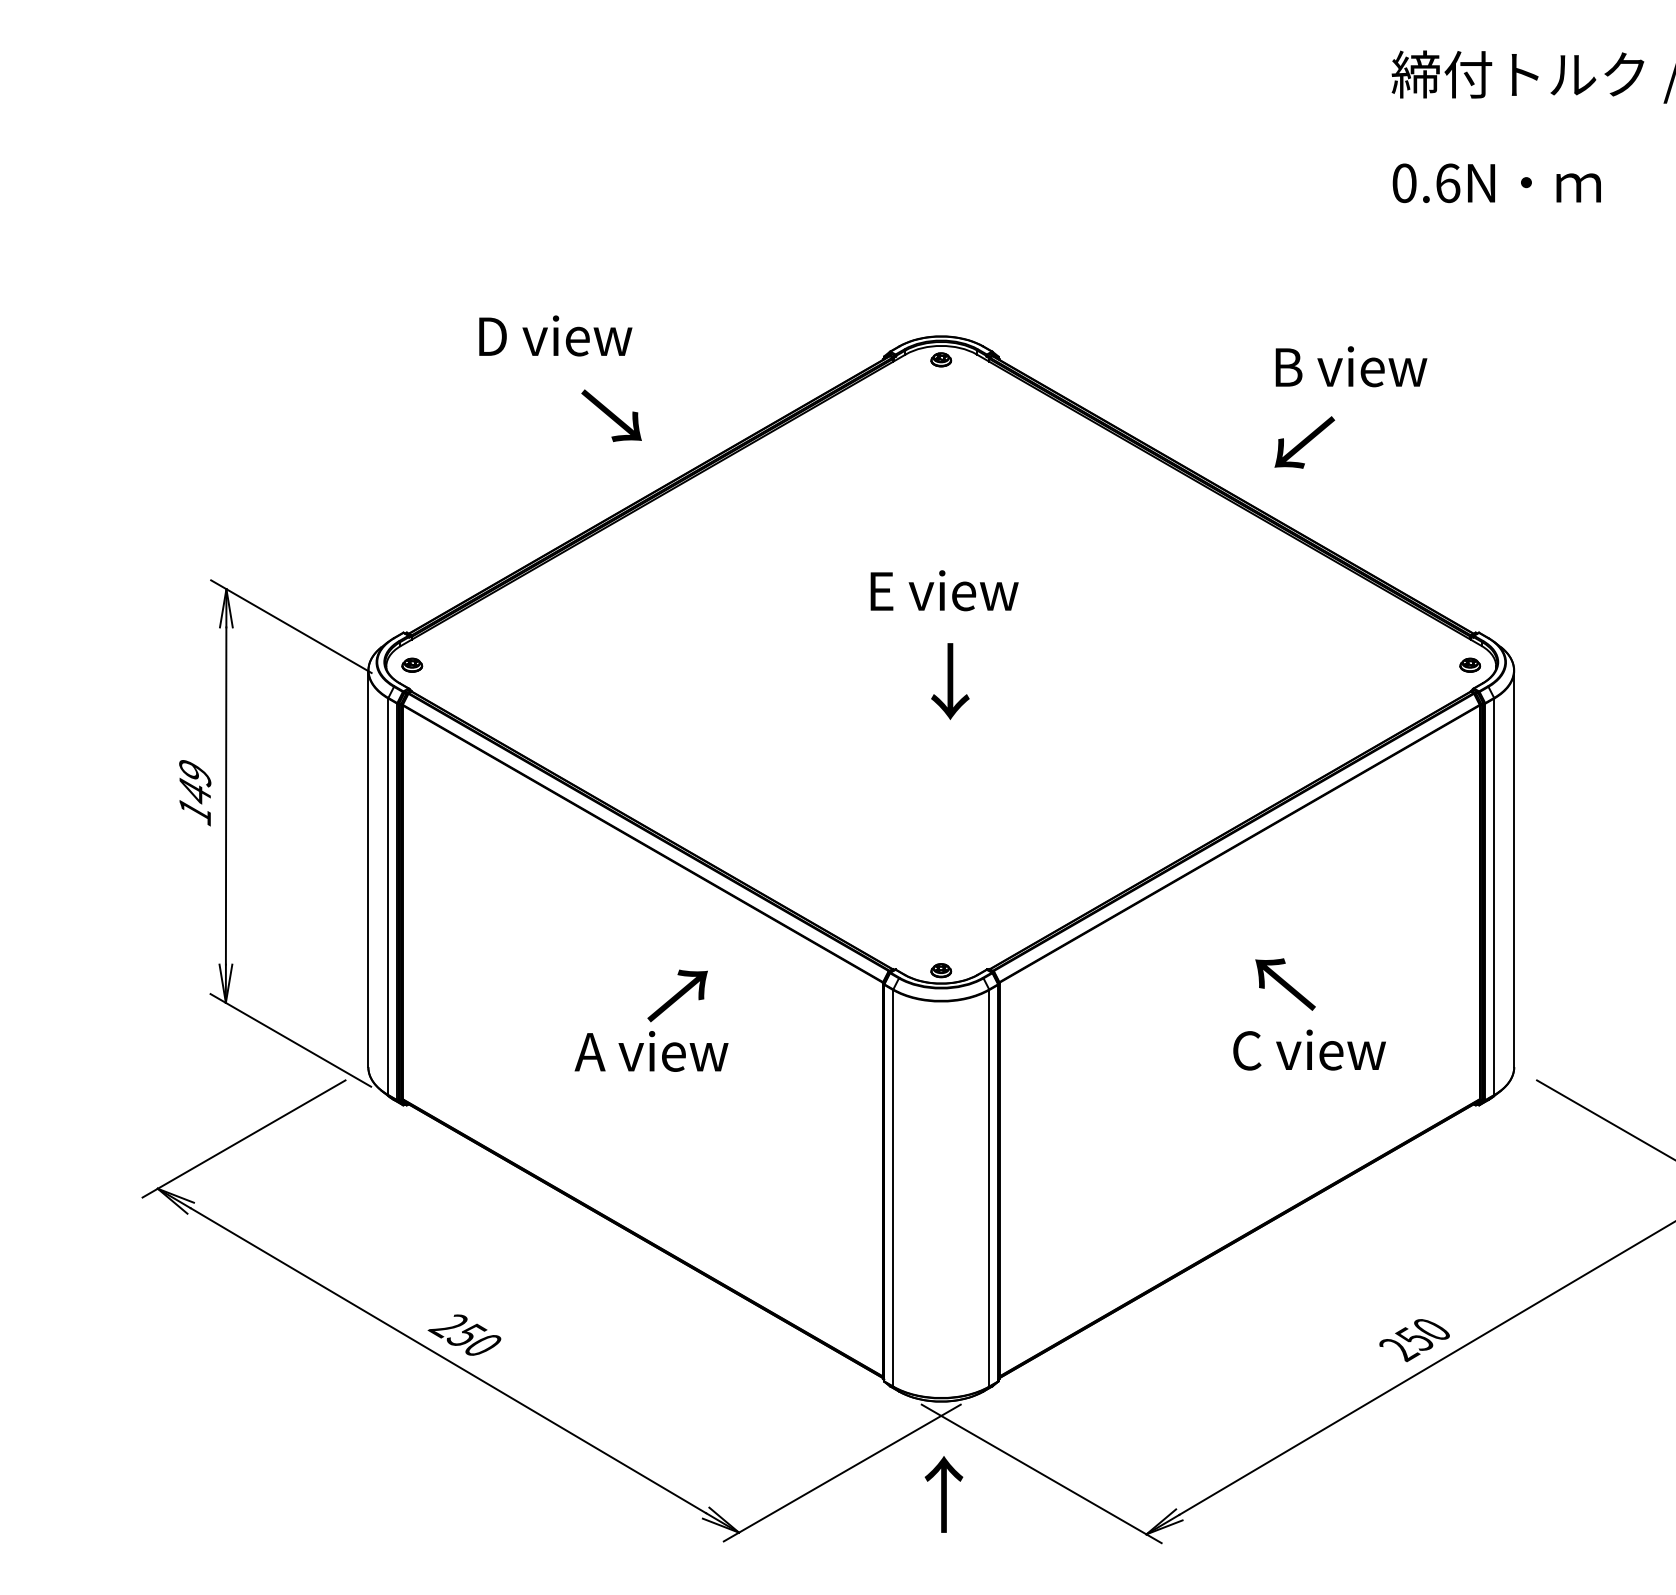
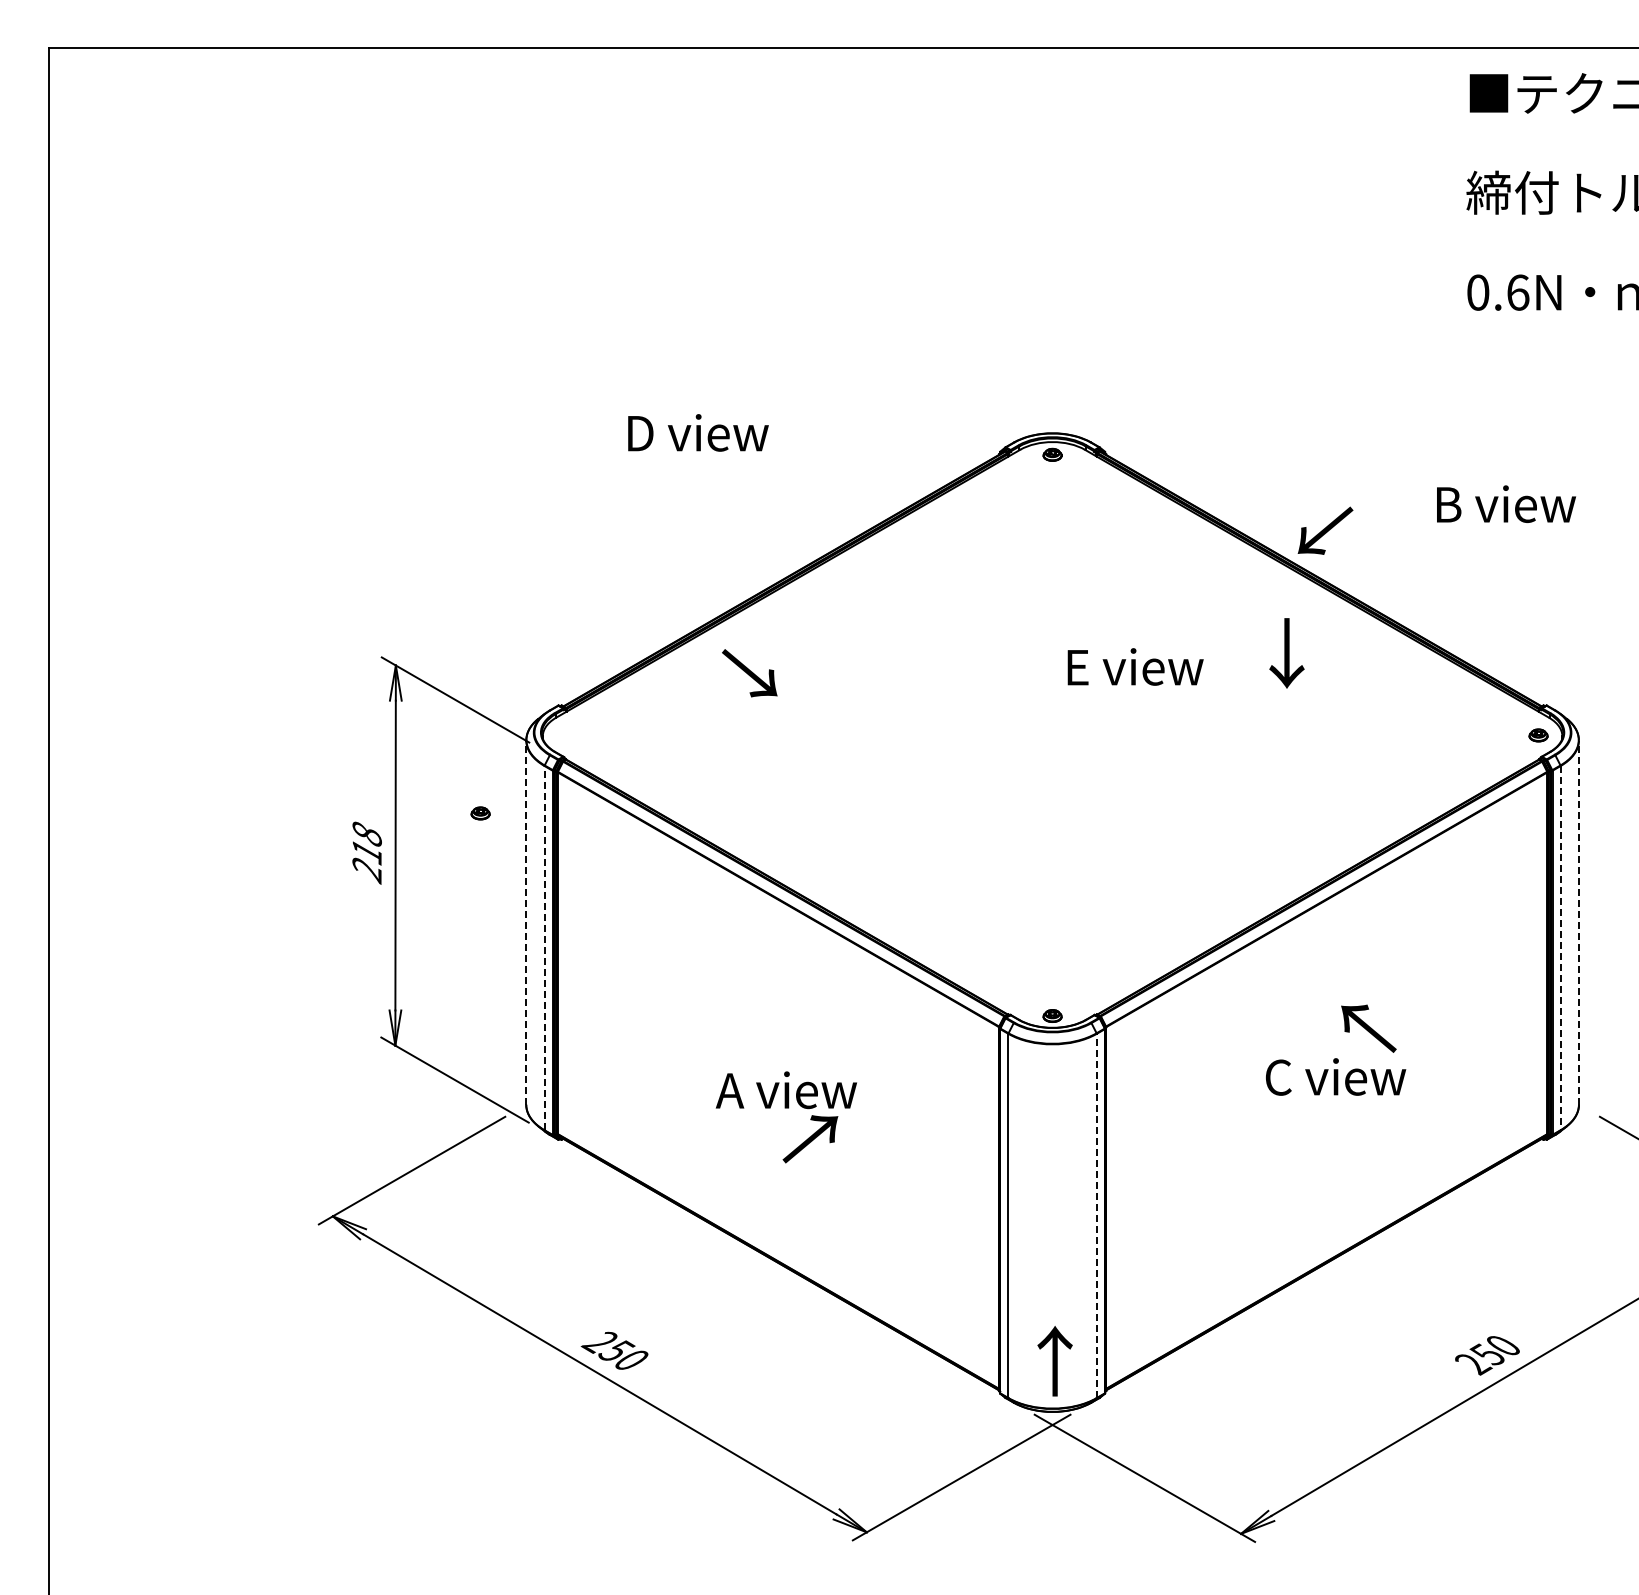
text: (1351, 365) -> (1506, 503), moved
text: (611, 416) -> (749, 673), moved
text: (1304, 442) -> (1325, 530), moved
text: (944, 590) -> (1135, 666), moved
part: (412, 665) -> (480, 813), moved
text: (949, 681) -> (1286, 653), moved
text: (194, 792) -> (366, 852), 149 -> 218
line: (368, 868) -> (526, 922), solid -> dashed
line: (1513, 868) -> (1578, 922), solid -> dashed
line: (388, 896) -> (544, 947), solid -> dashed
line: (1494, 897) -> (1560, 948), solid -> dashed
text: (677, 996) -> (810, 1139), moved
text: (1310, 1049) -> (1336, 1076), moved
line: (989, 1187) -> (1096, 1215), solid -> dashed
text: (943, 1494) -> (1054, 1361), moved

